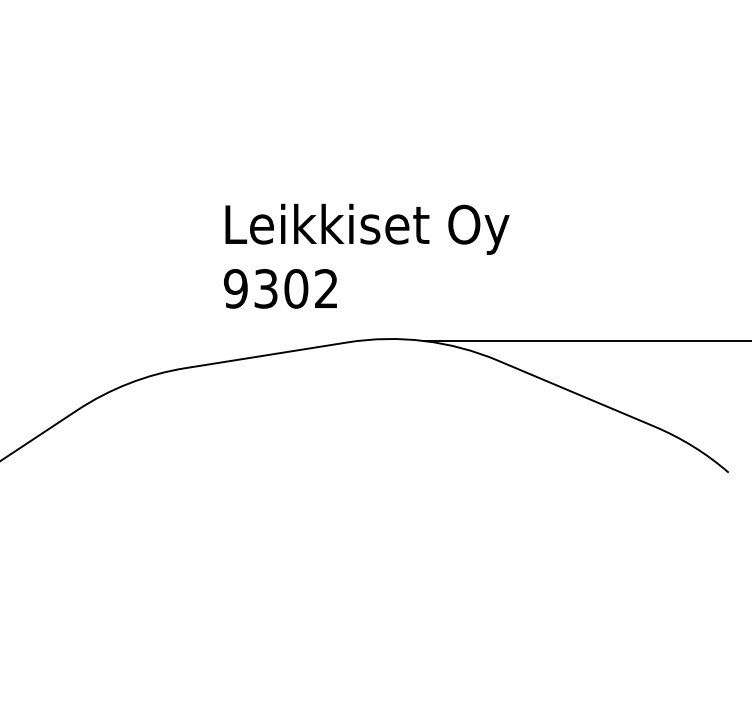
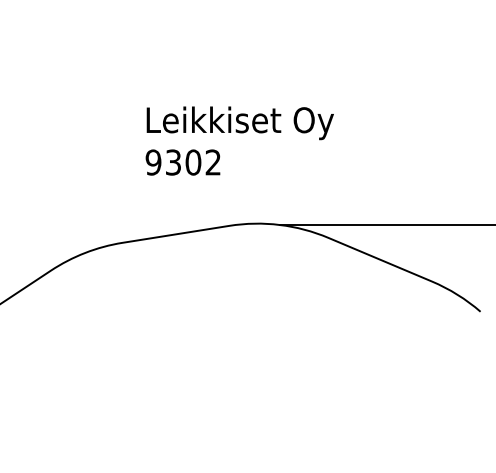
text: (366, 255) -> (239, 140), moved

